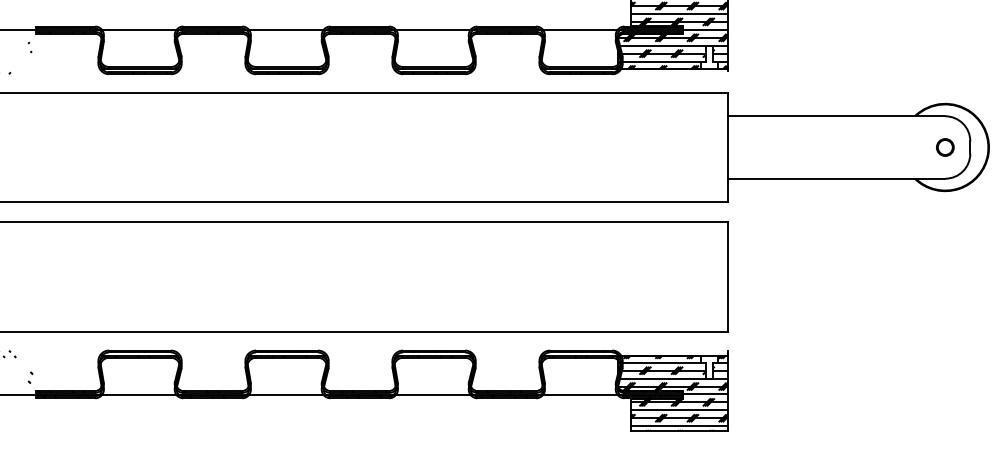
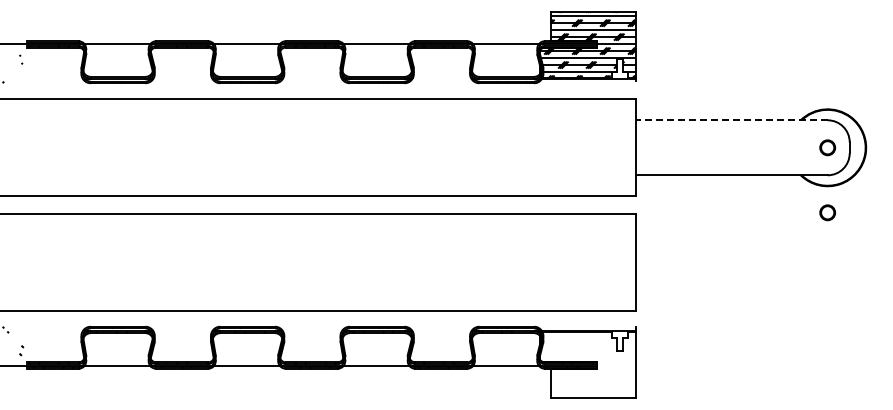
line: (837, 116) -> (732, 120), solid -> dashed
part: (945, 220) -> (827, 212), added
hatch: (672, 393) -> (587, 364), removed

